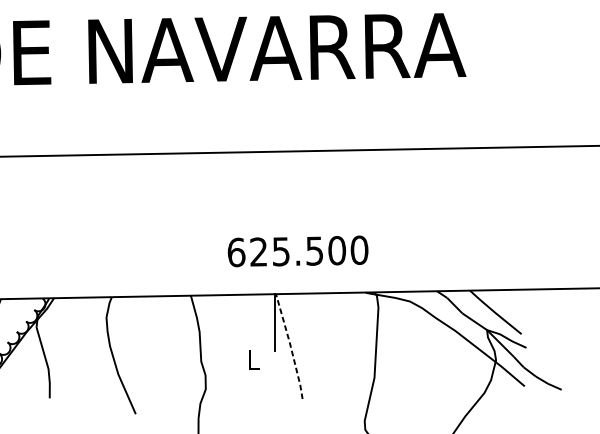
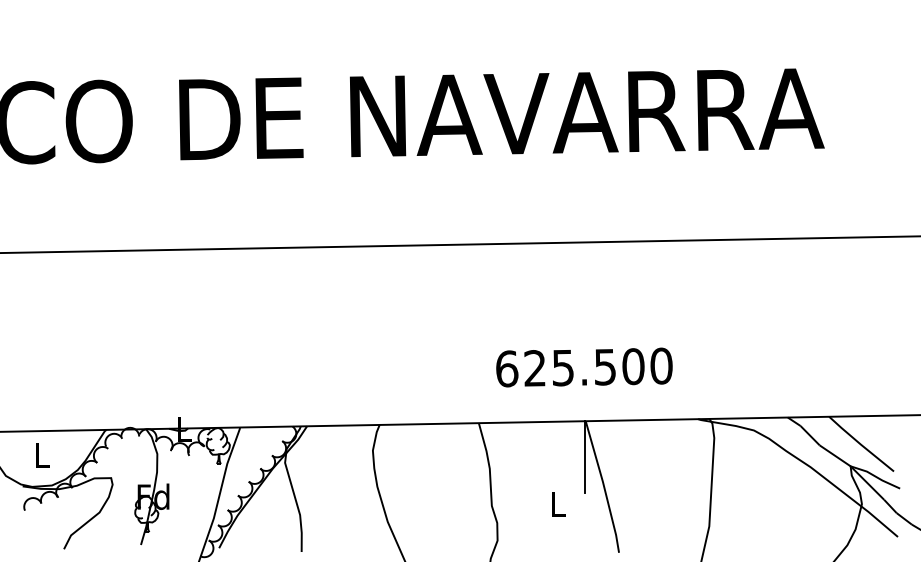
text: (298, 251) -> (584, 367), moved
line: (290, 345) -> (603, 485), dashed -> solid

